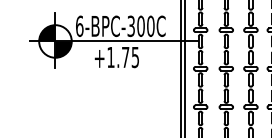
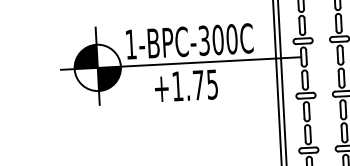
text: (79, 25) -> (130, 43), 6-BPC-300C -> 1-BPC-300C

